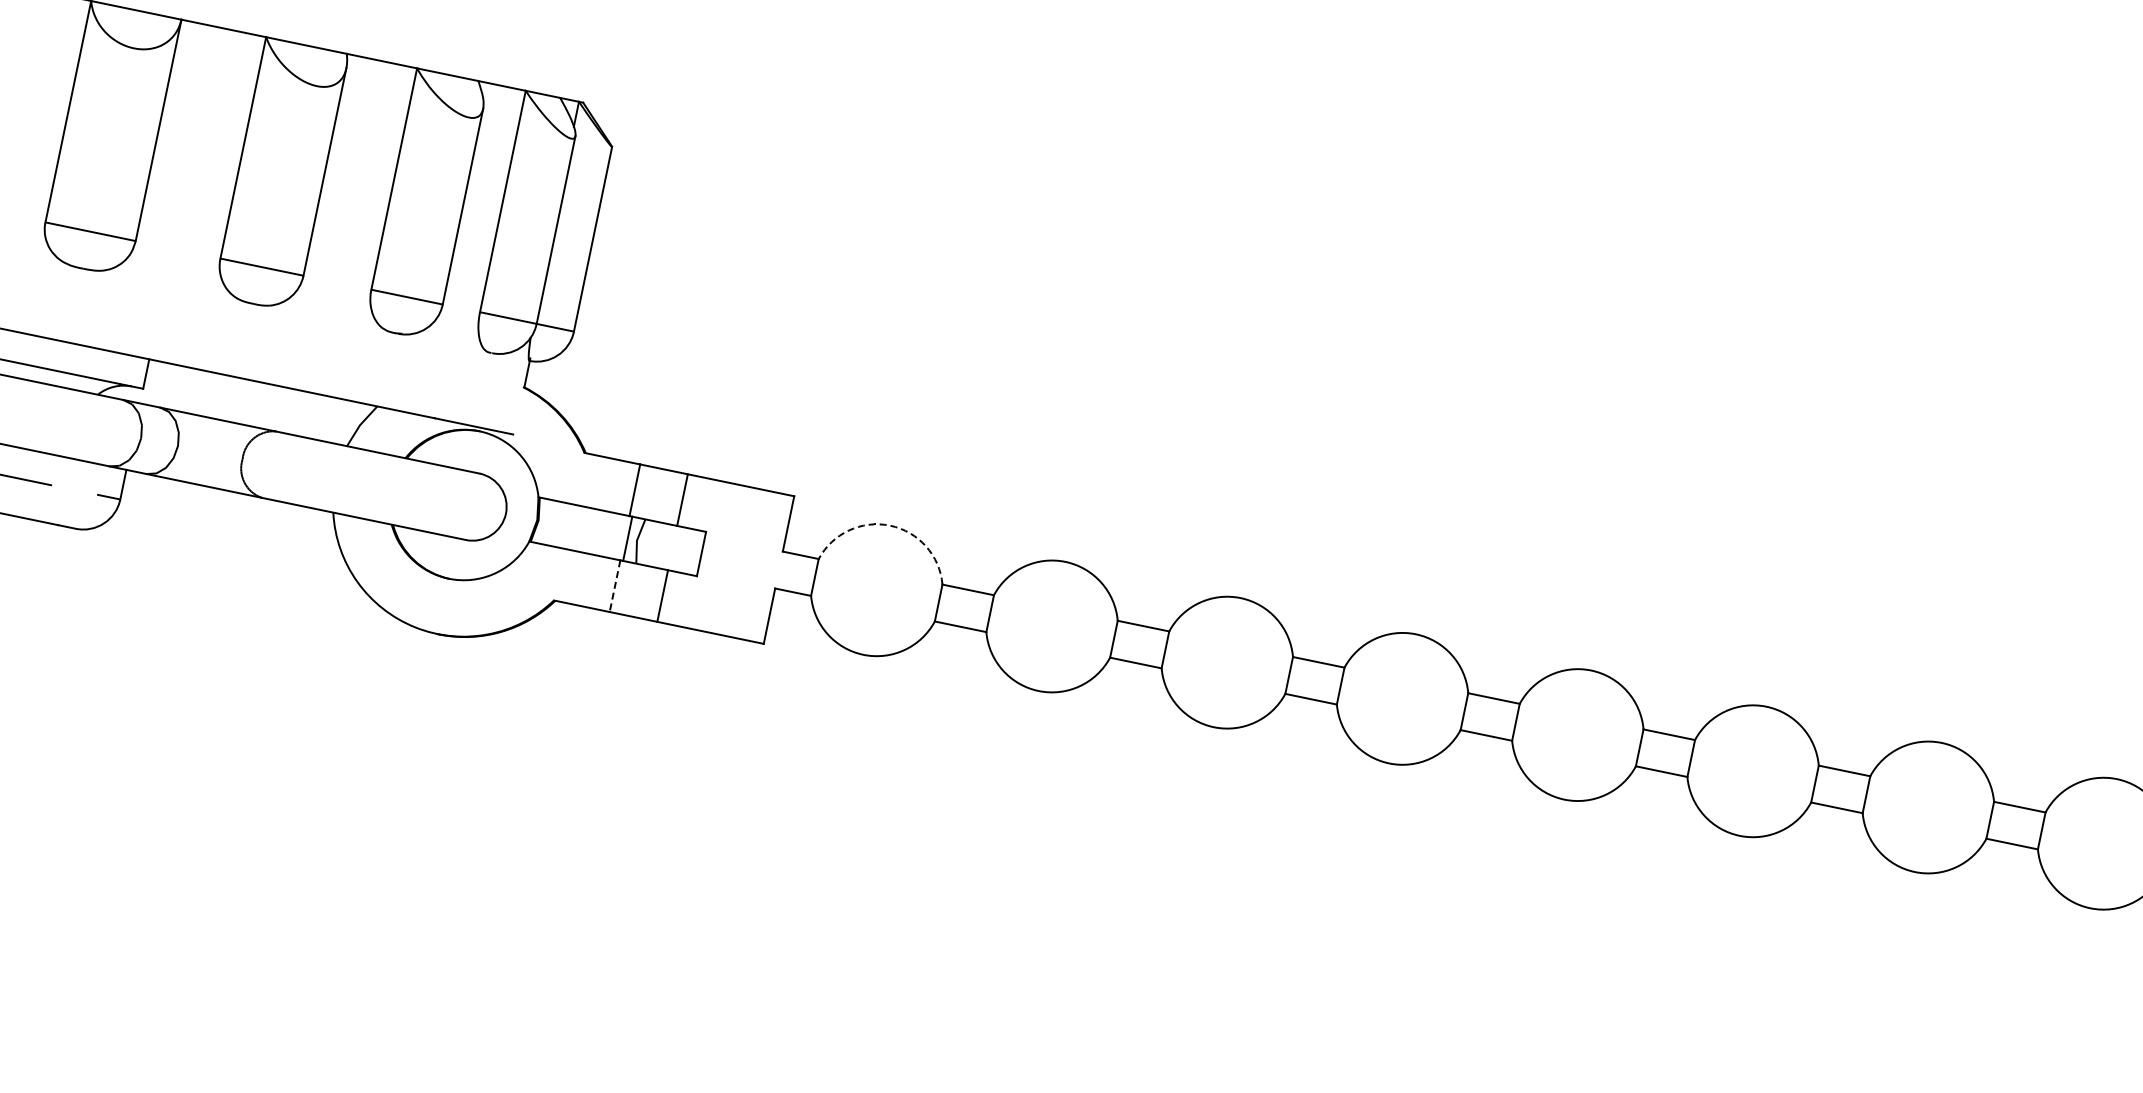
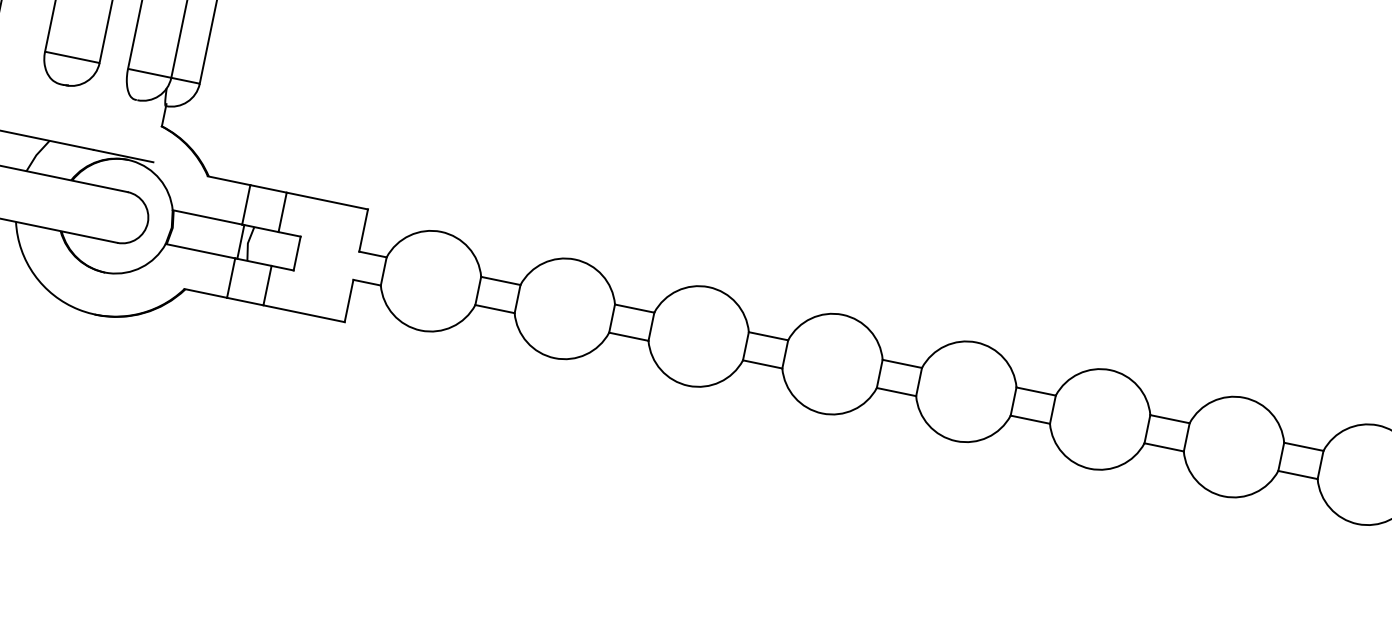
arc: (890, 525) -> (441, 231), dashed -> solid
line: (614, 586) -> (230, 278), dashed -> solid

